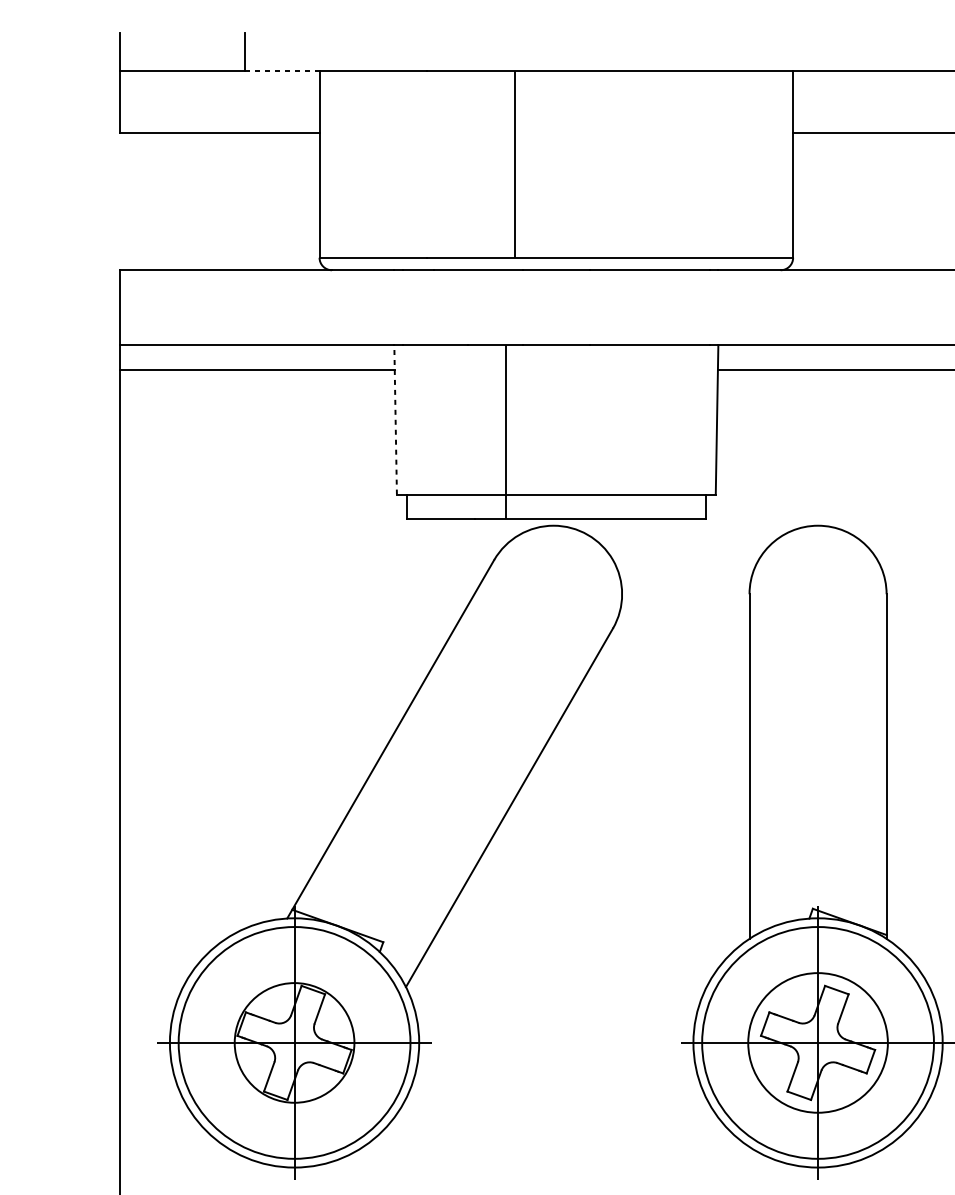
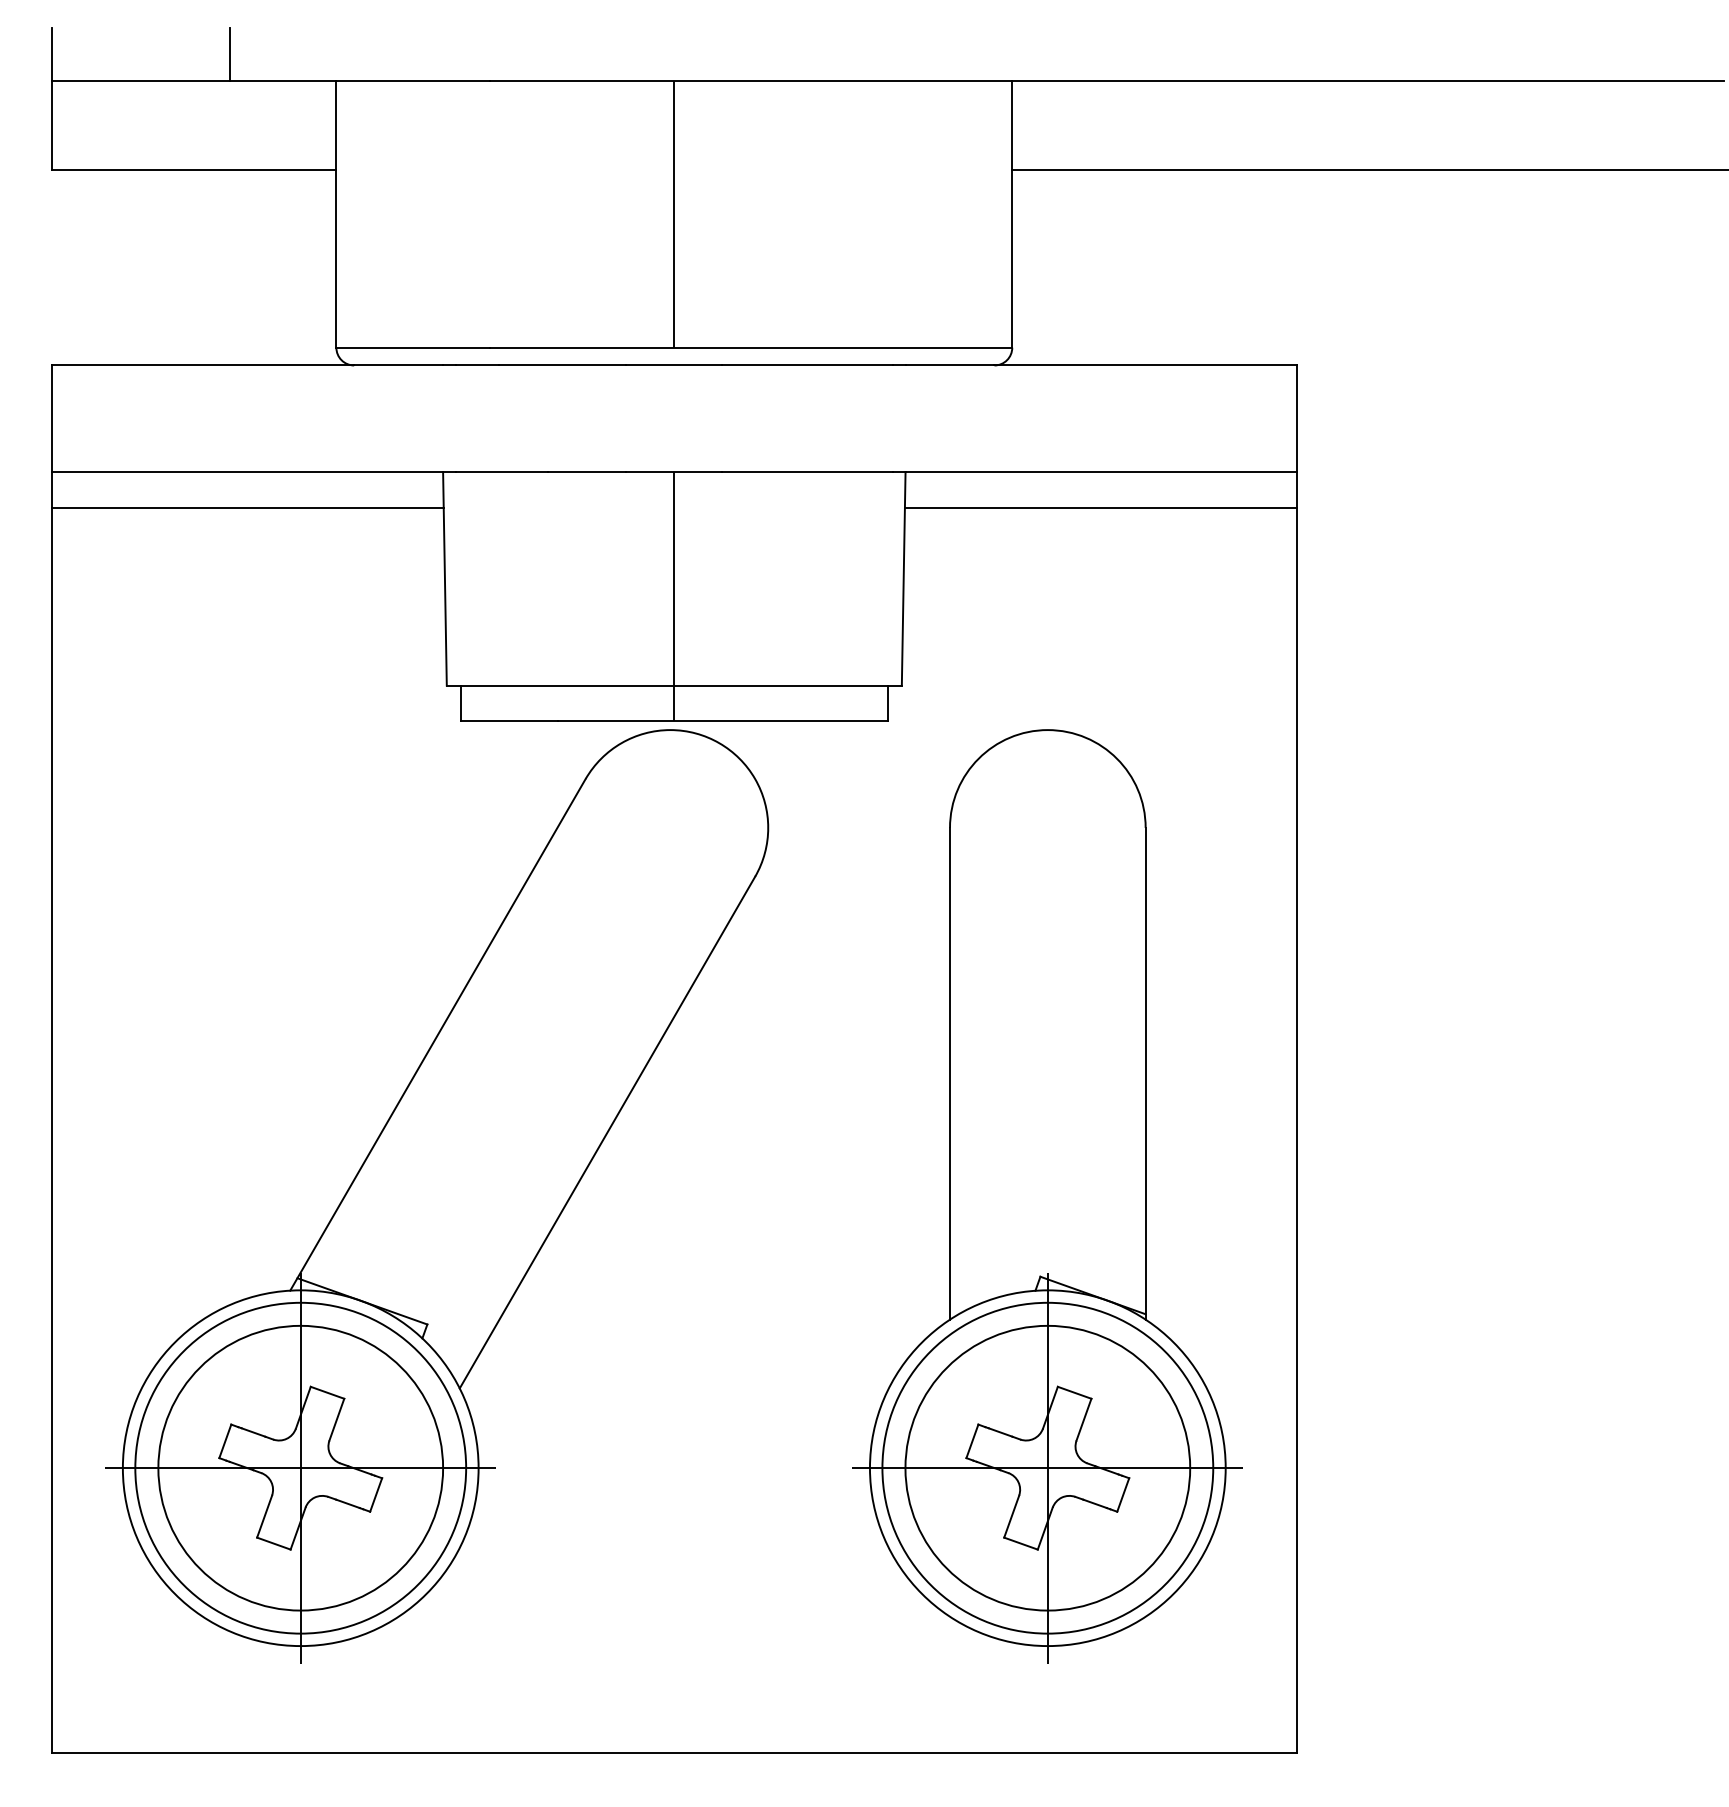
line: (282, 70) -> (283, 80), dashed -> solid
line: (515, 163) -> (674, 213), moved
line: (395, 419) -> (444, 578), dashed -> solid
line: (506, 432) -> (674, 596), moved
circle: (294, 1042) -> (300, 1467), size x1.67
circle: (817, 1042) -> (1047, 1467), size x1.43

